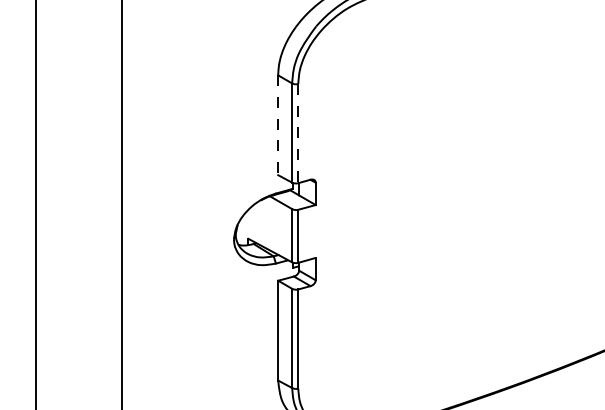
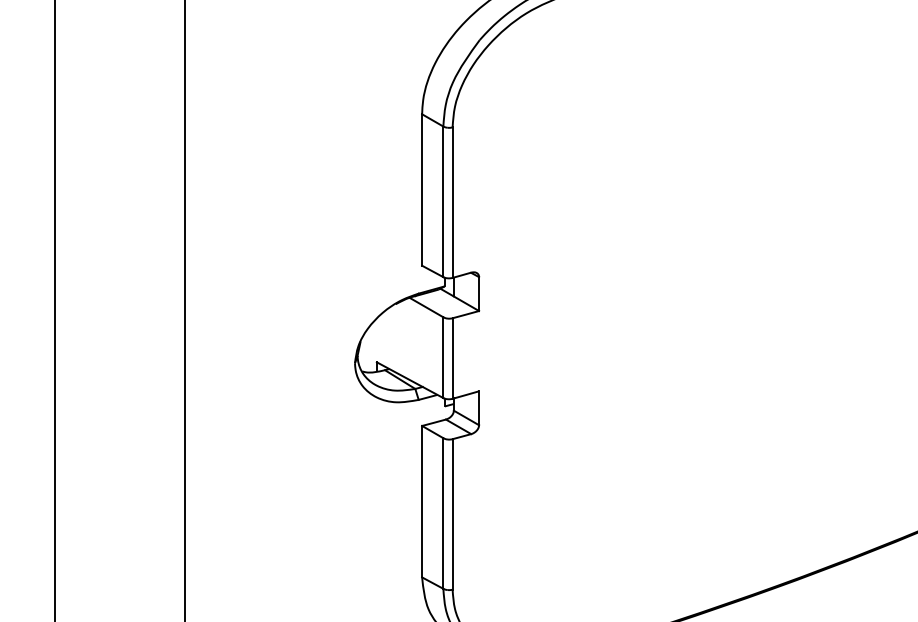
line: (278, 125) -> (422, 190), dashed -> solid
line: (298, 133) -> (452, 202), dashed -> solid

